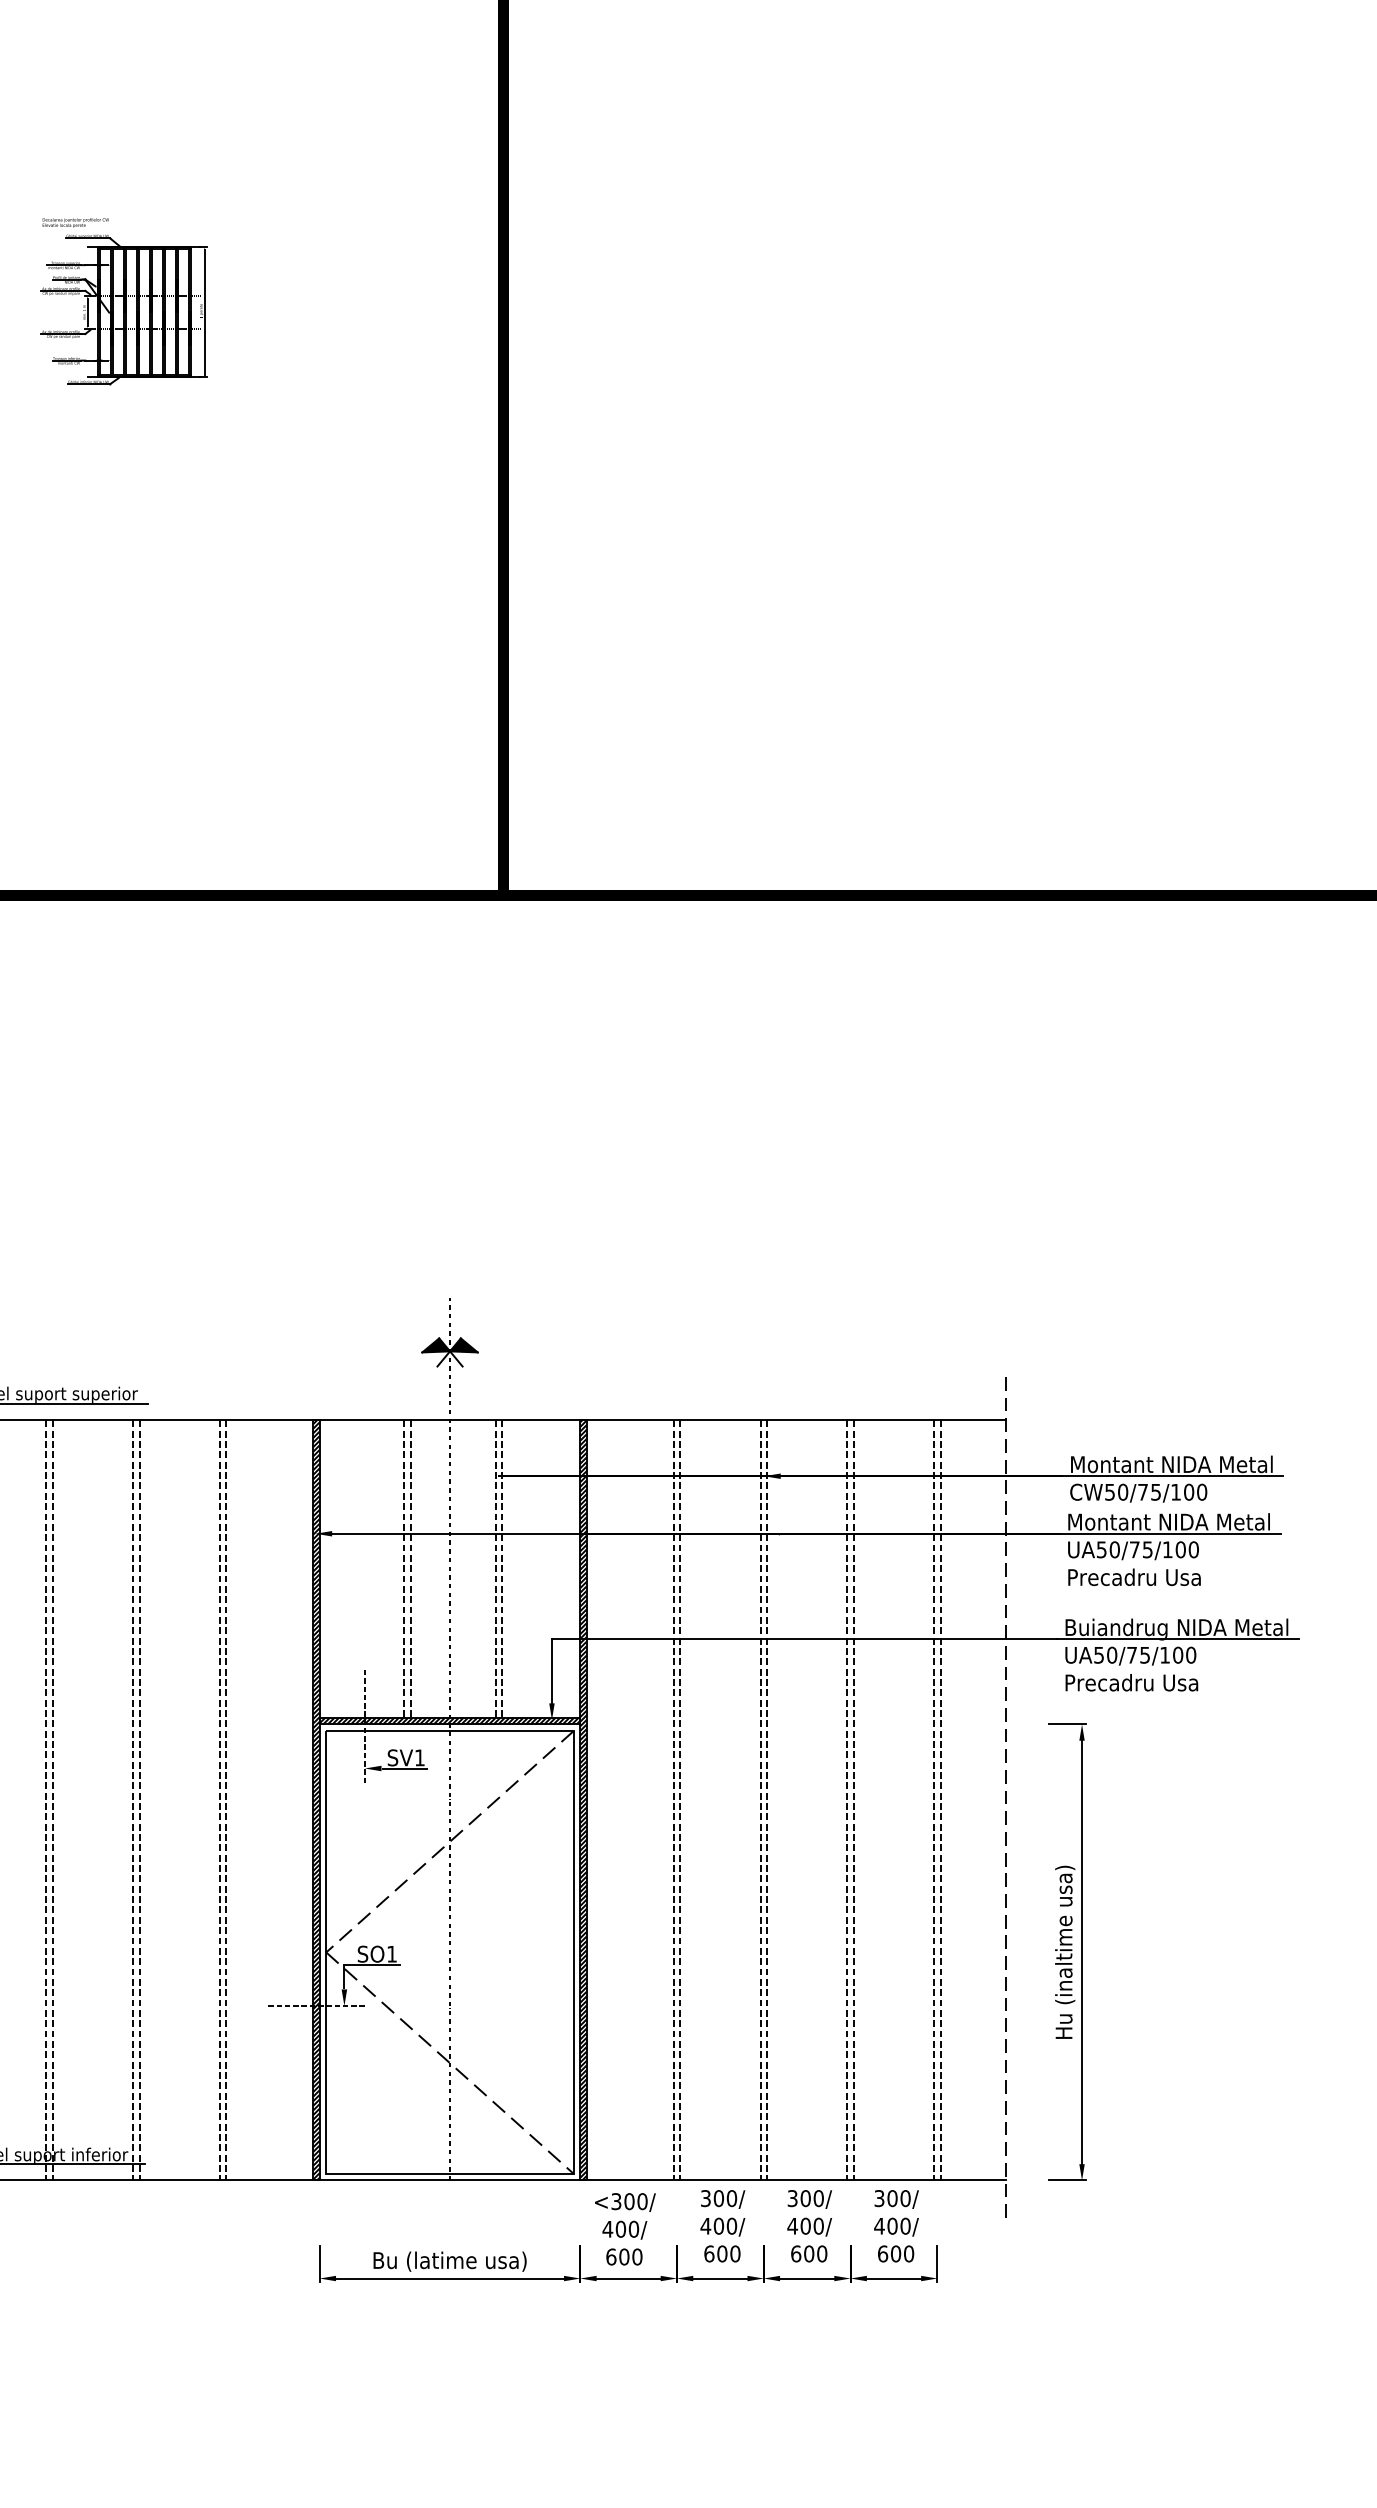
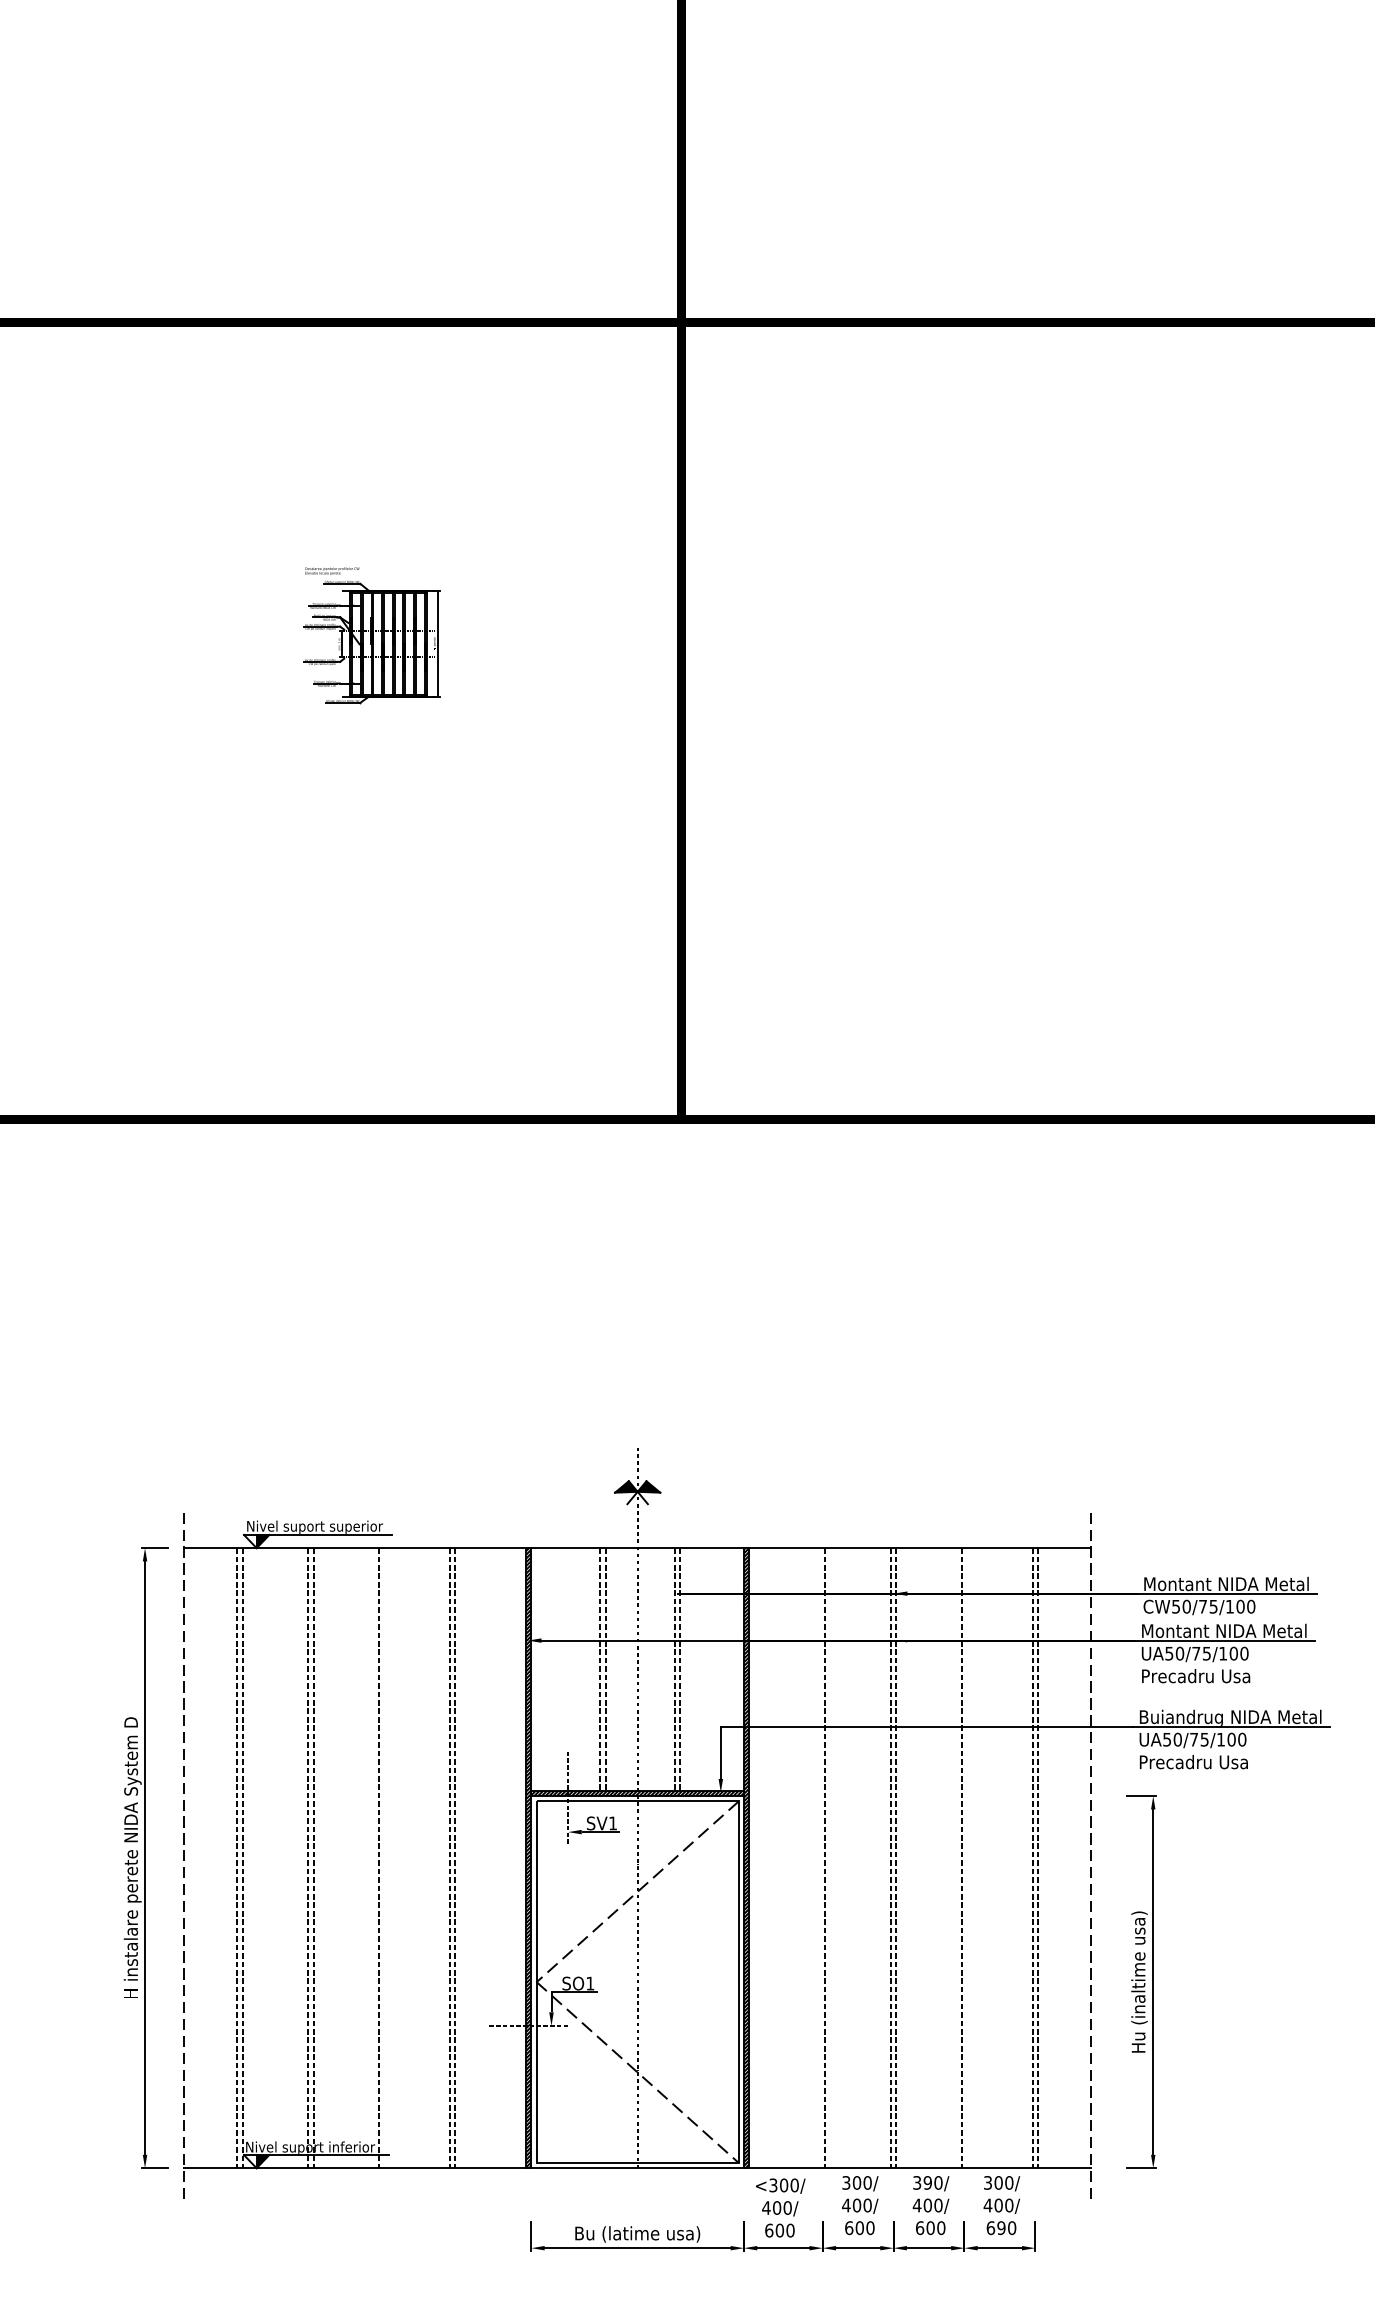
line: (139, 1800) -> (384, 1858), removed
line: (674, 1800) -> (820, 1858), removed
line: (854, 1800) -> (967, 1858), removed
text: (805, 2198) -> (927, 2182), 300/ -> 390/
text: (896, 2254) -> (1001, 2228), 600 -> 690

